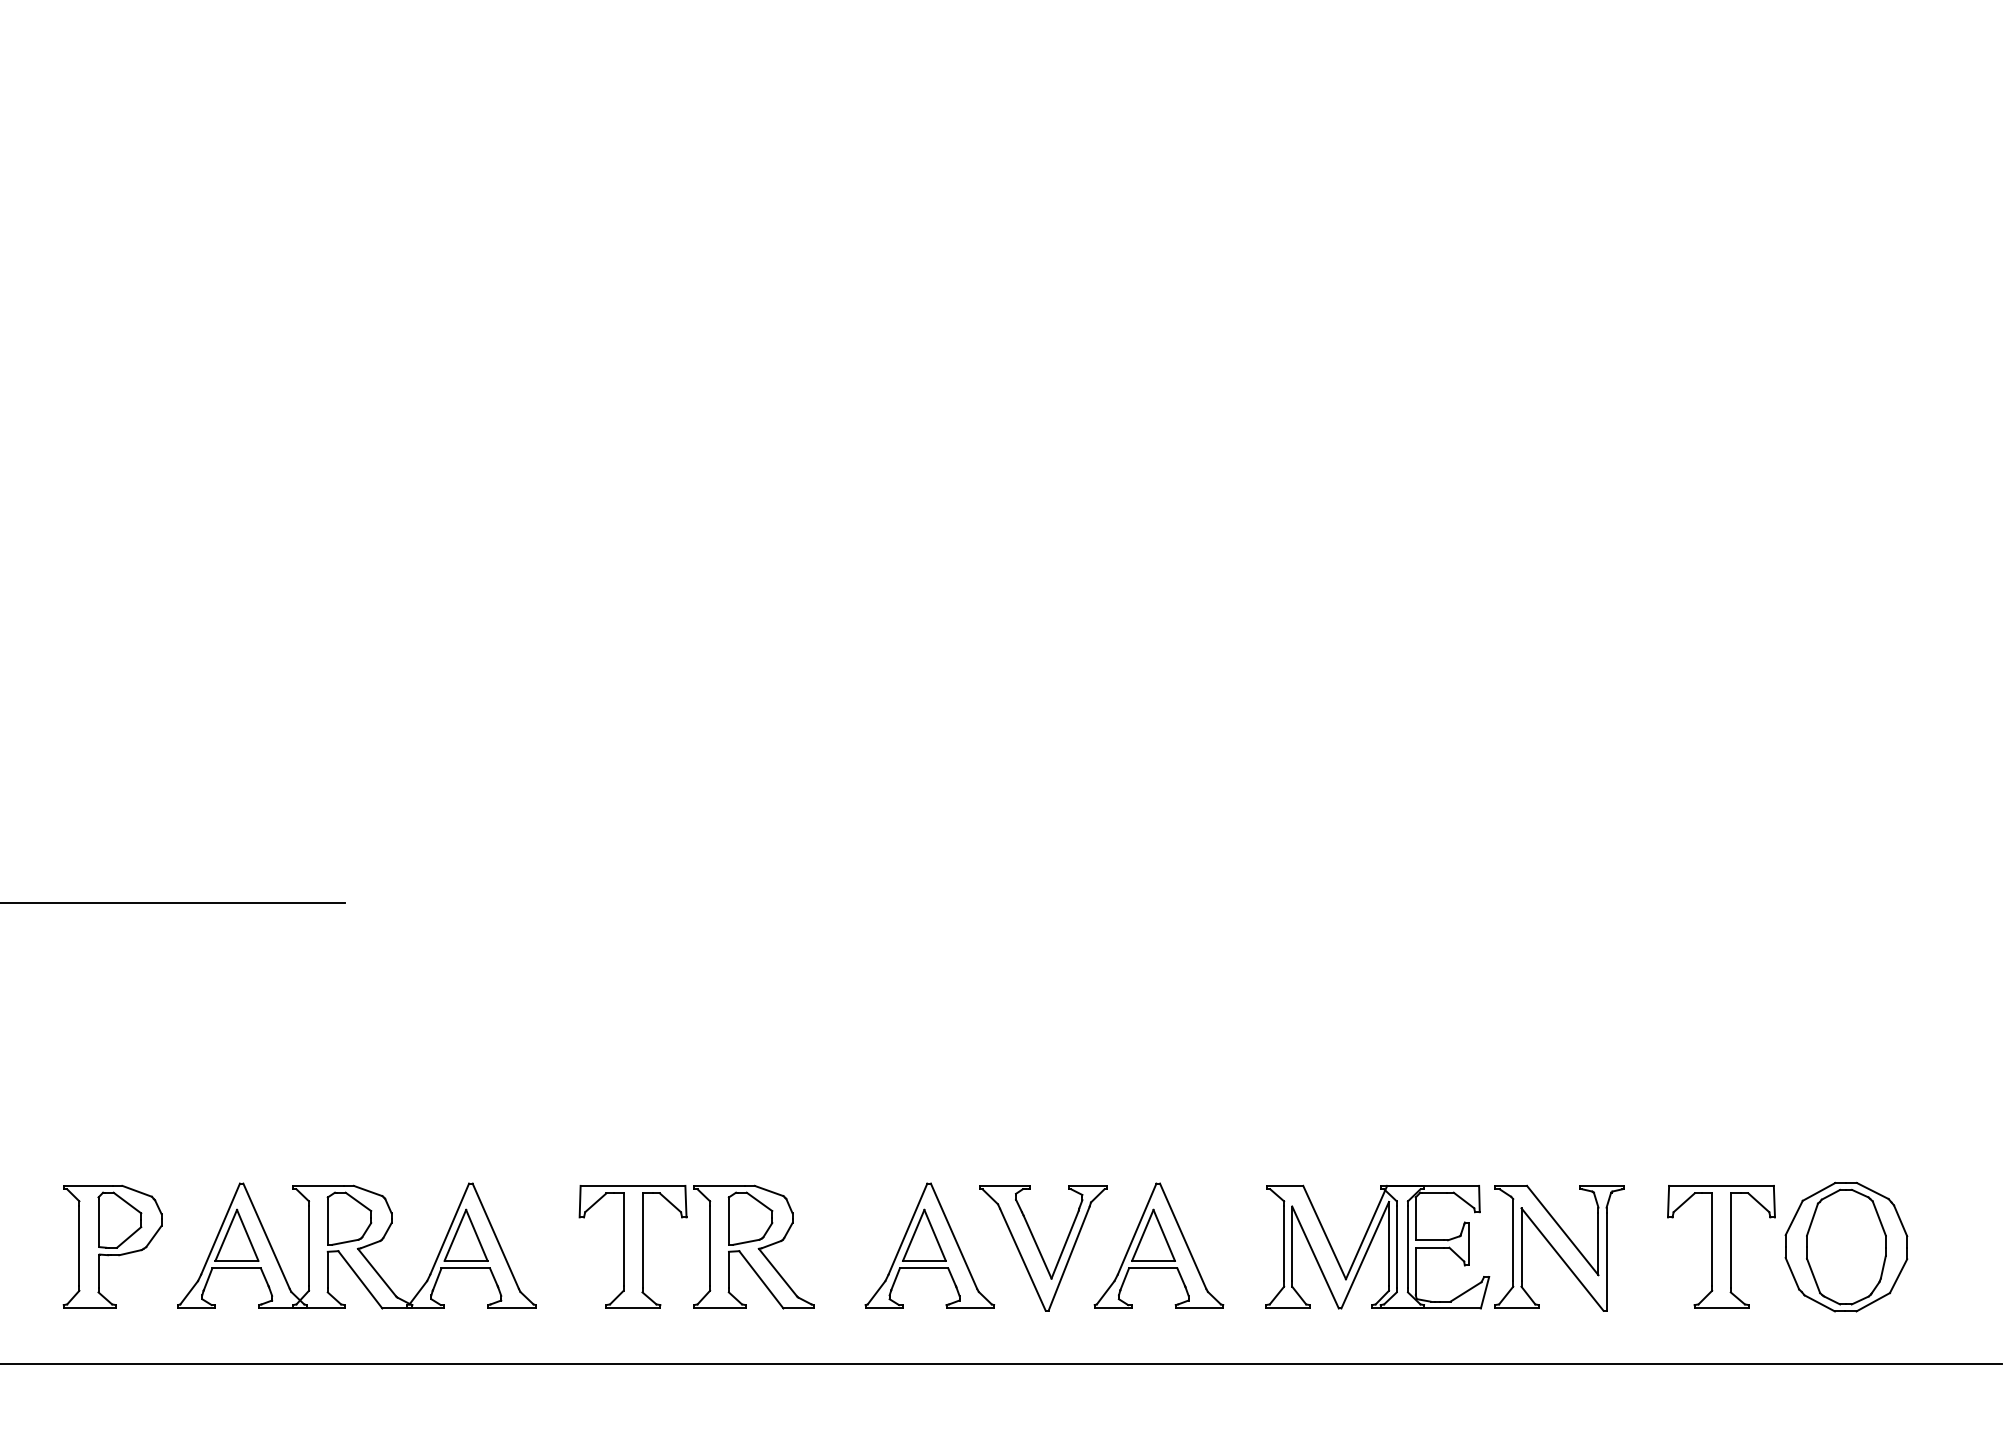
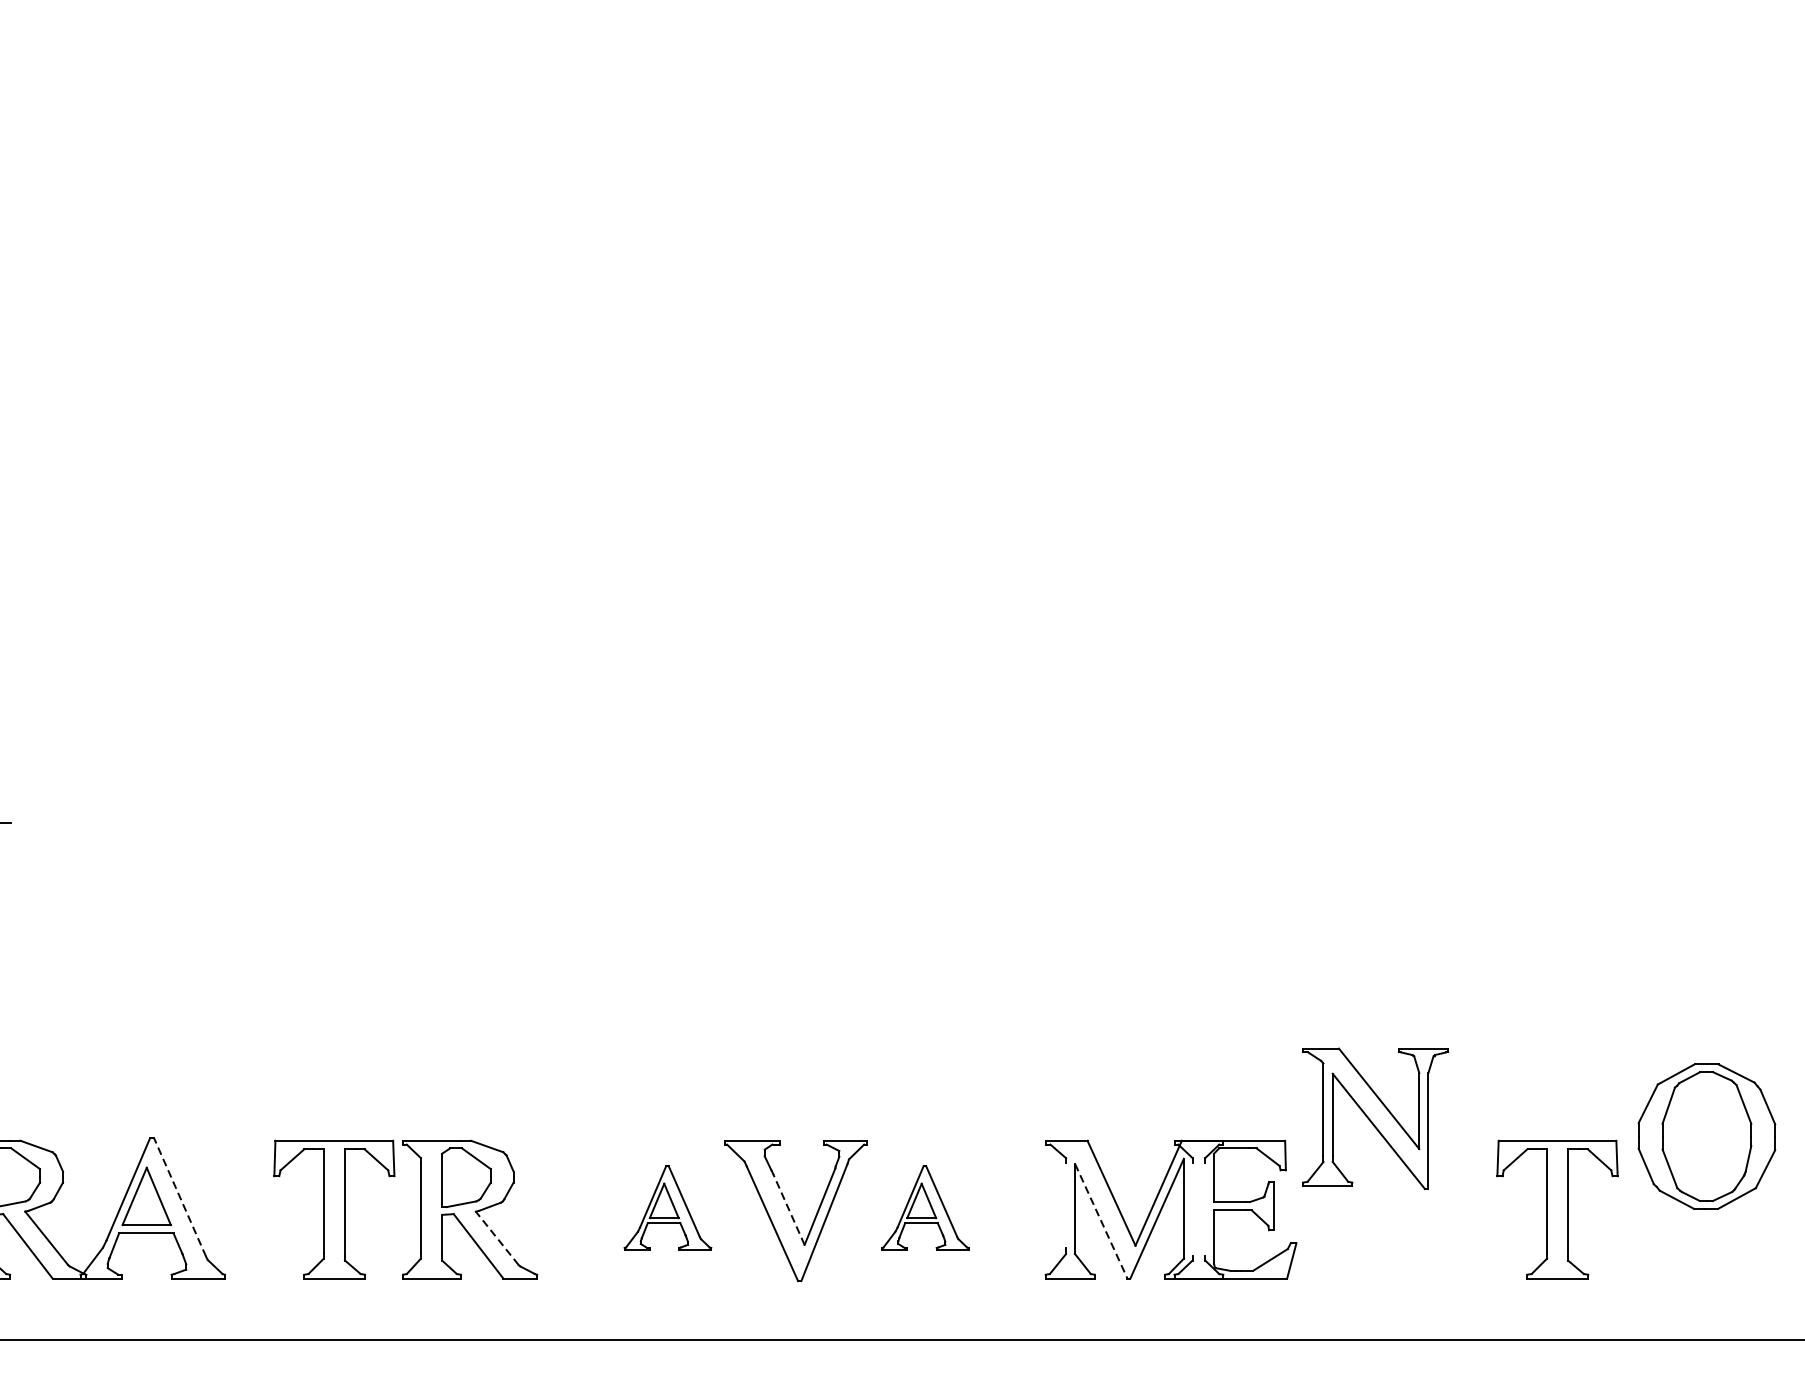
line: (495, 1236) -> (179, 1197), solid -> dashed
line: (1284, 1243) -> (1066, 1205), removed
part: (929, 1245) -> (667, 1207), size x0.6
part: (1158, 1245) -> (924, 1207), size x0.6
line: (1037, 1246) -> (788, 1208), solid -> dashed
line: (1396, 1246) -> (1192, 1208), removed
line: (1408, 1246) -> (1205, 1208), removed
part: (1846, 1246) -> (1707, 1135), moved
part: (1559, 1247) -> (1375, 1117), moved
line: (1315, 1257) -> (1101, 1221), solid -> dashed
line: (777, 1272) -> (496, 1238), solid -> dashed

